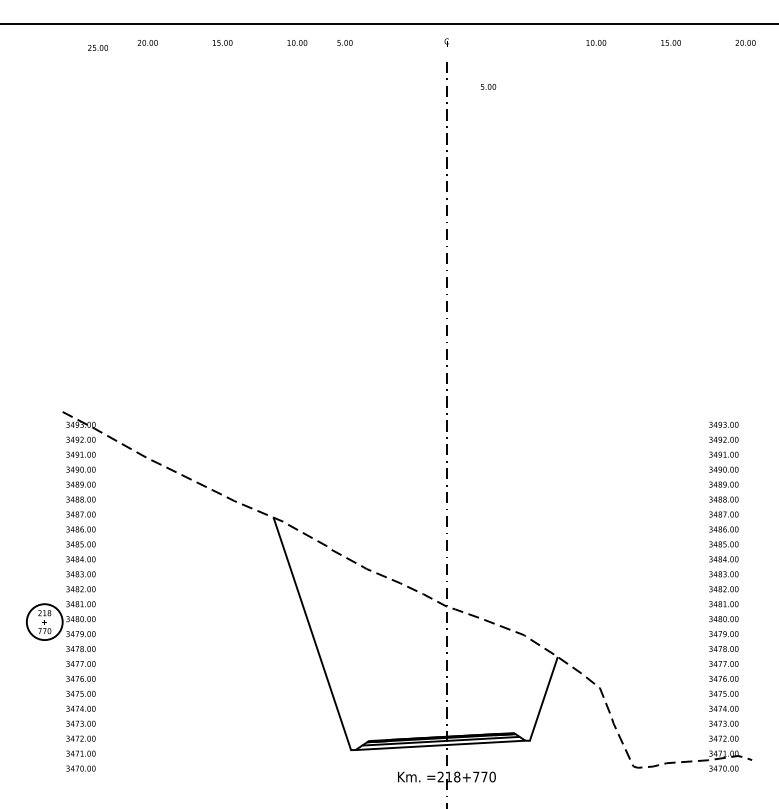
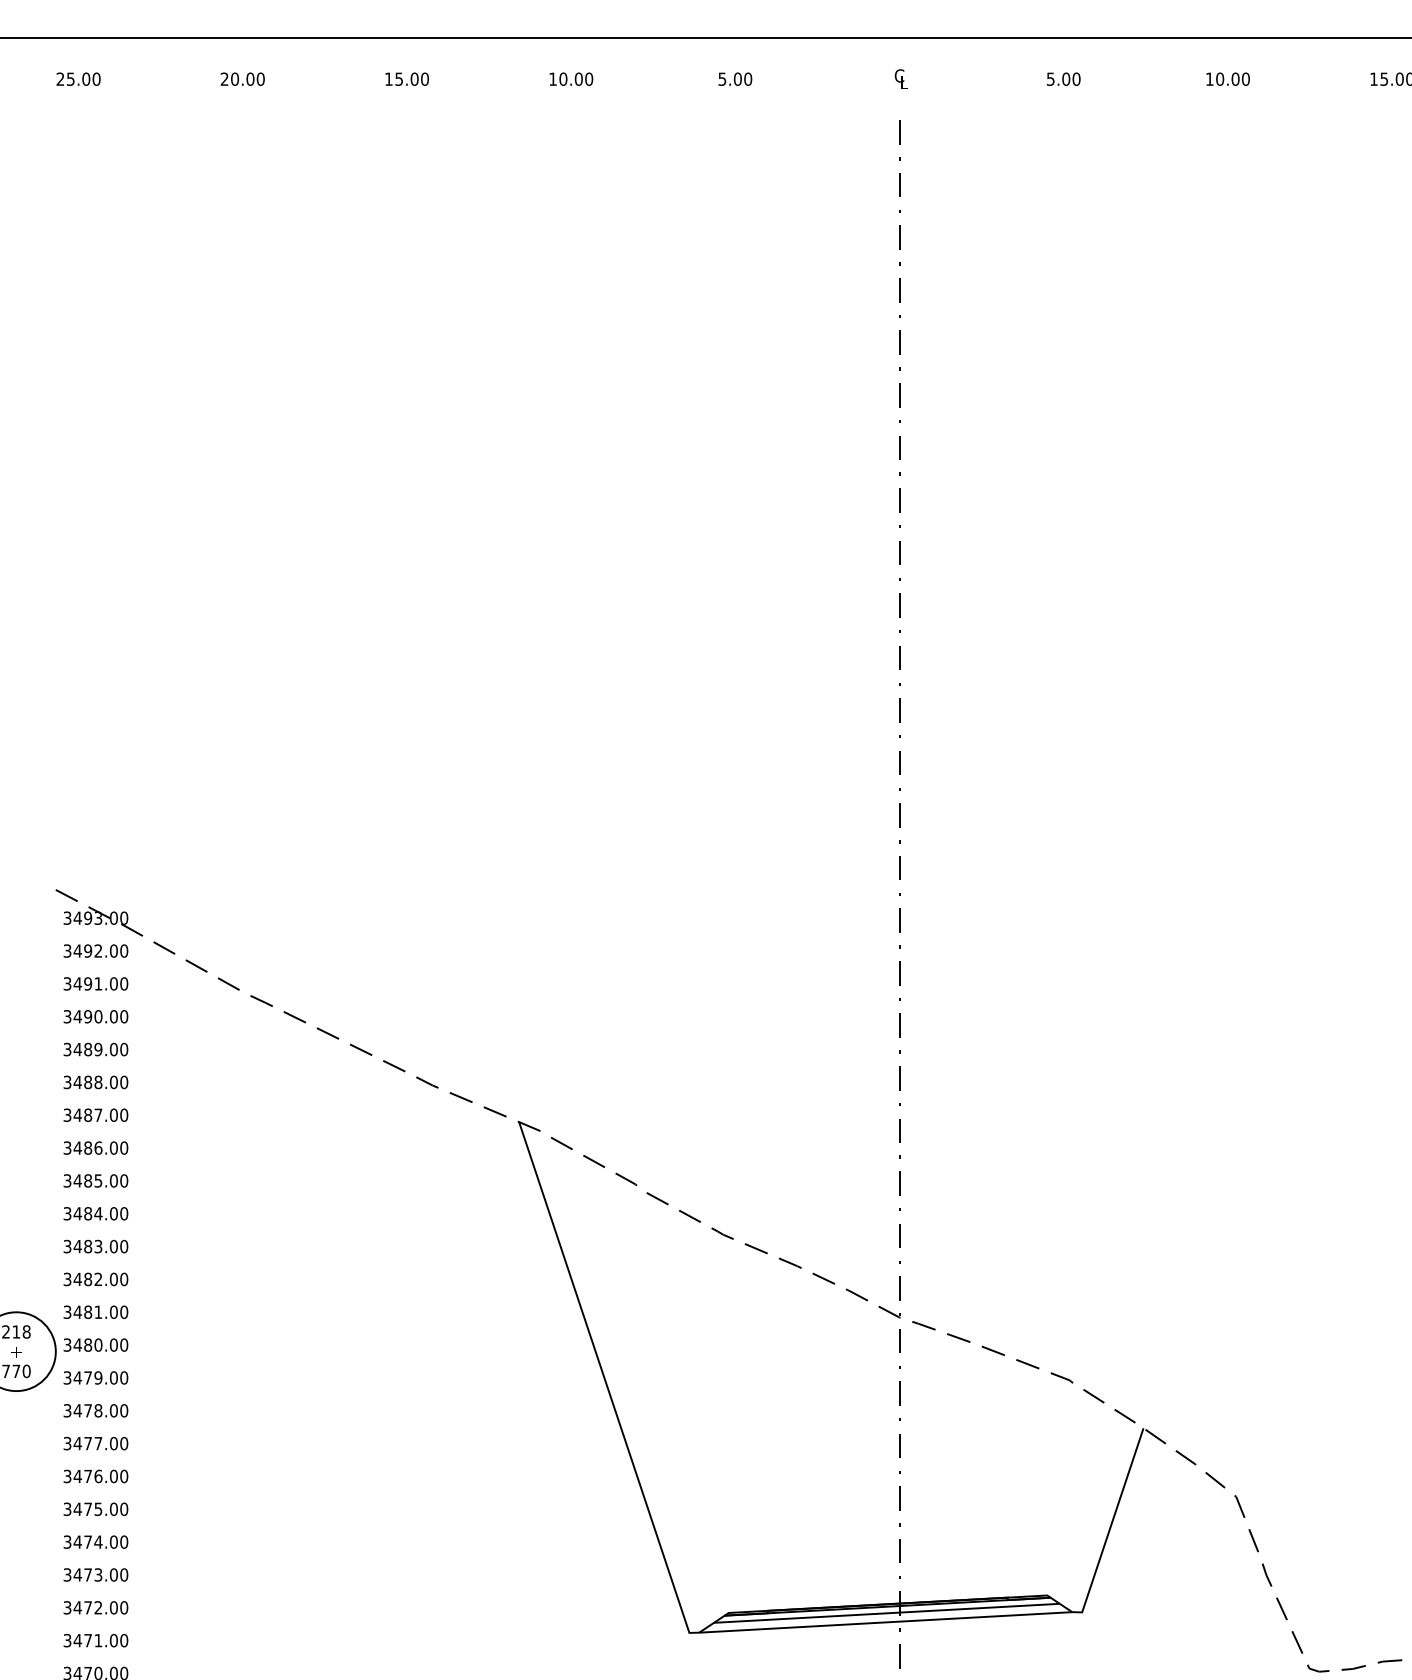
text: (344, 42) -> (734, 78), moved
text: (97, 47) -> (77, 78), moved
text: (488, 86) -> (1063, 78), moved

